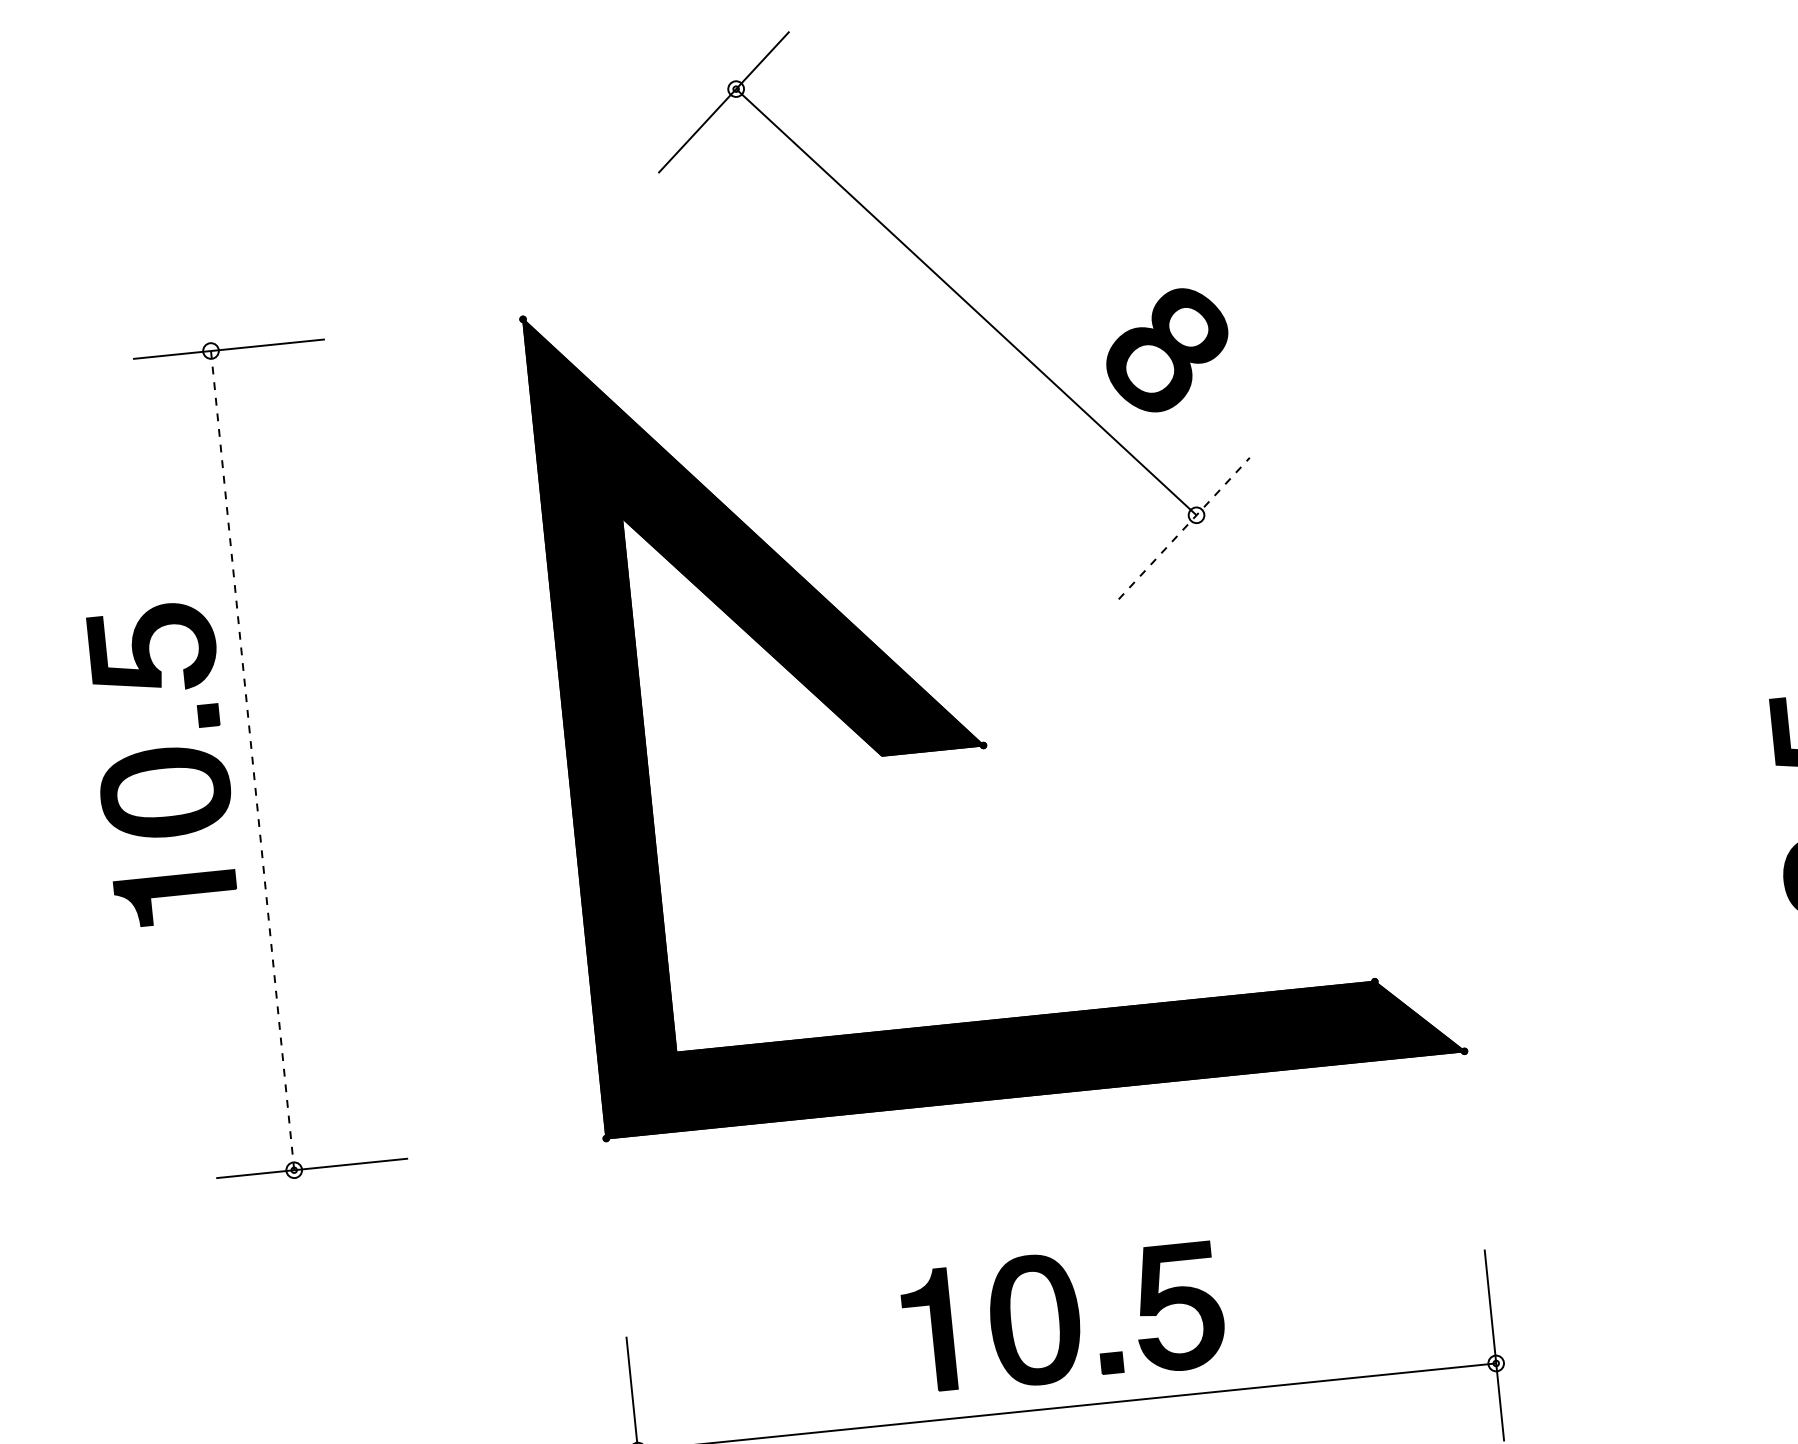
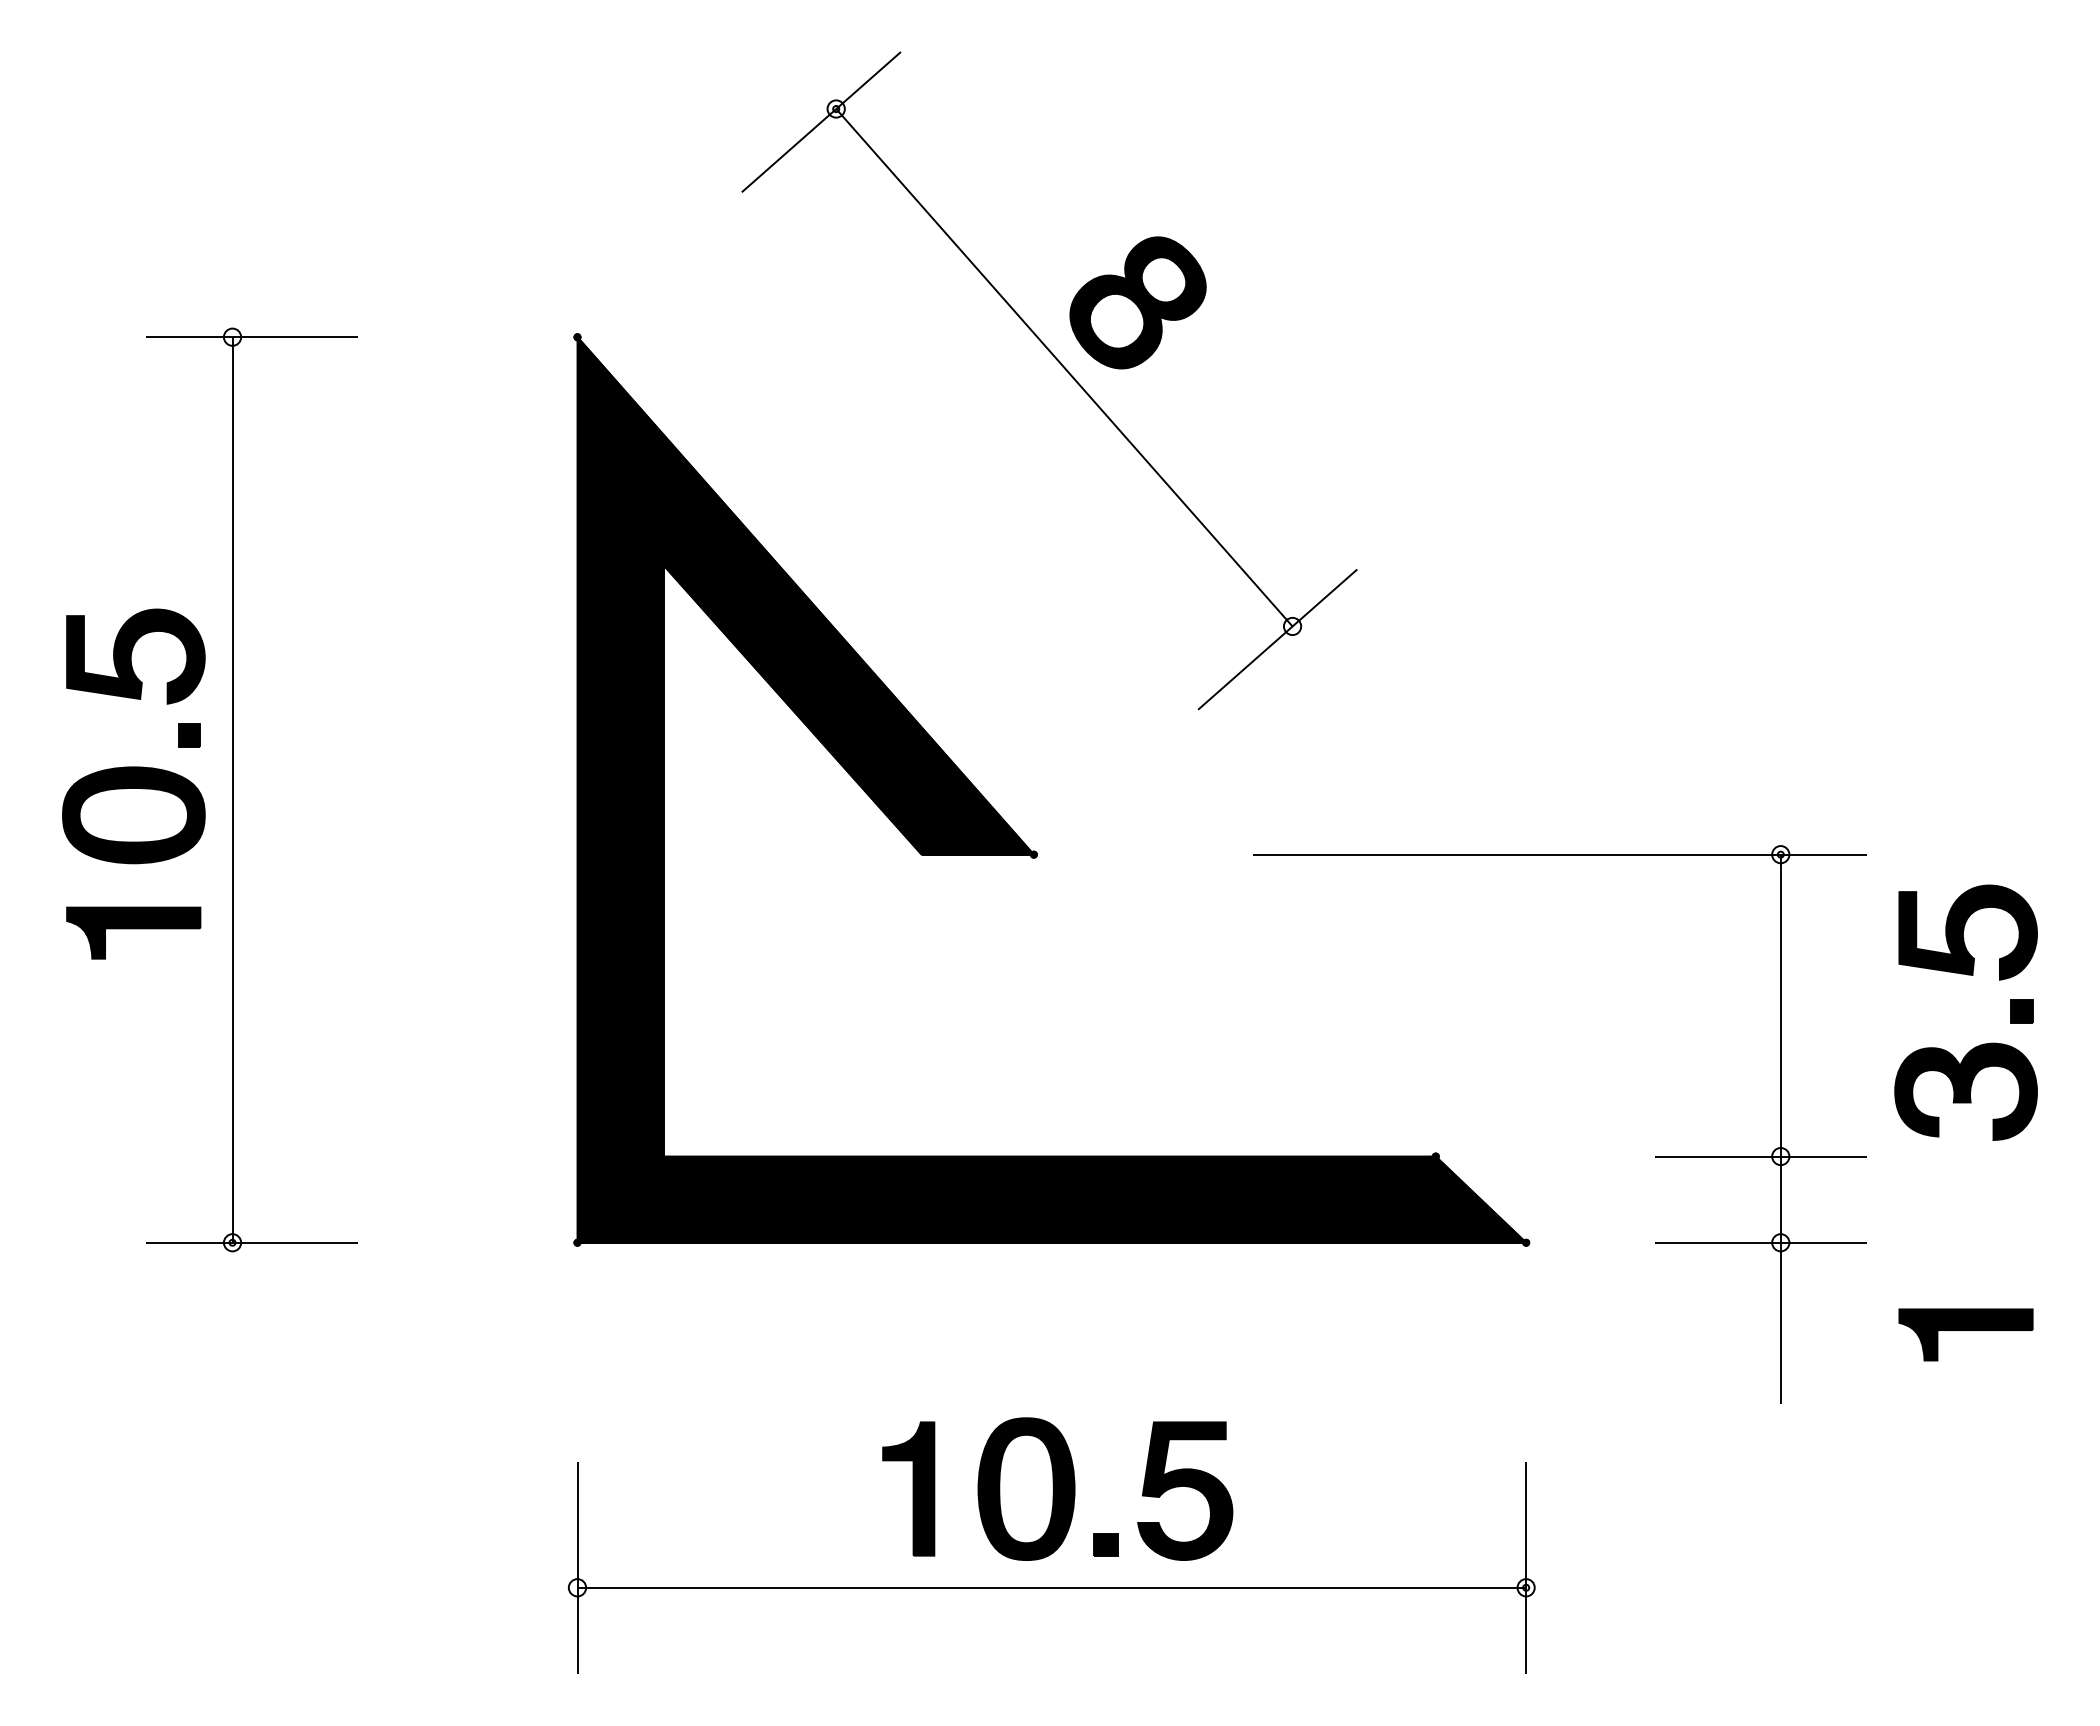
part: (1166, 350) -> (1137, 302), moved
line: (1185, 528) -> (1278, 639), dashed -> solid
line: (252, 760) -> (232, 789), dashed -> solid
part: (1573, 961) -> (1655, 1156), added

